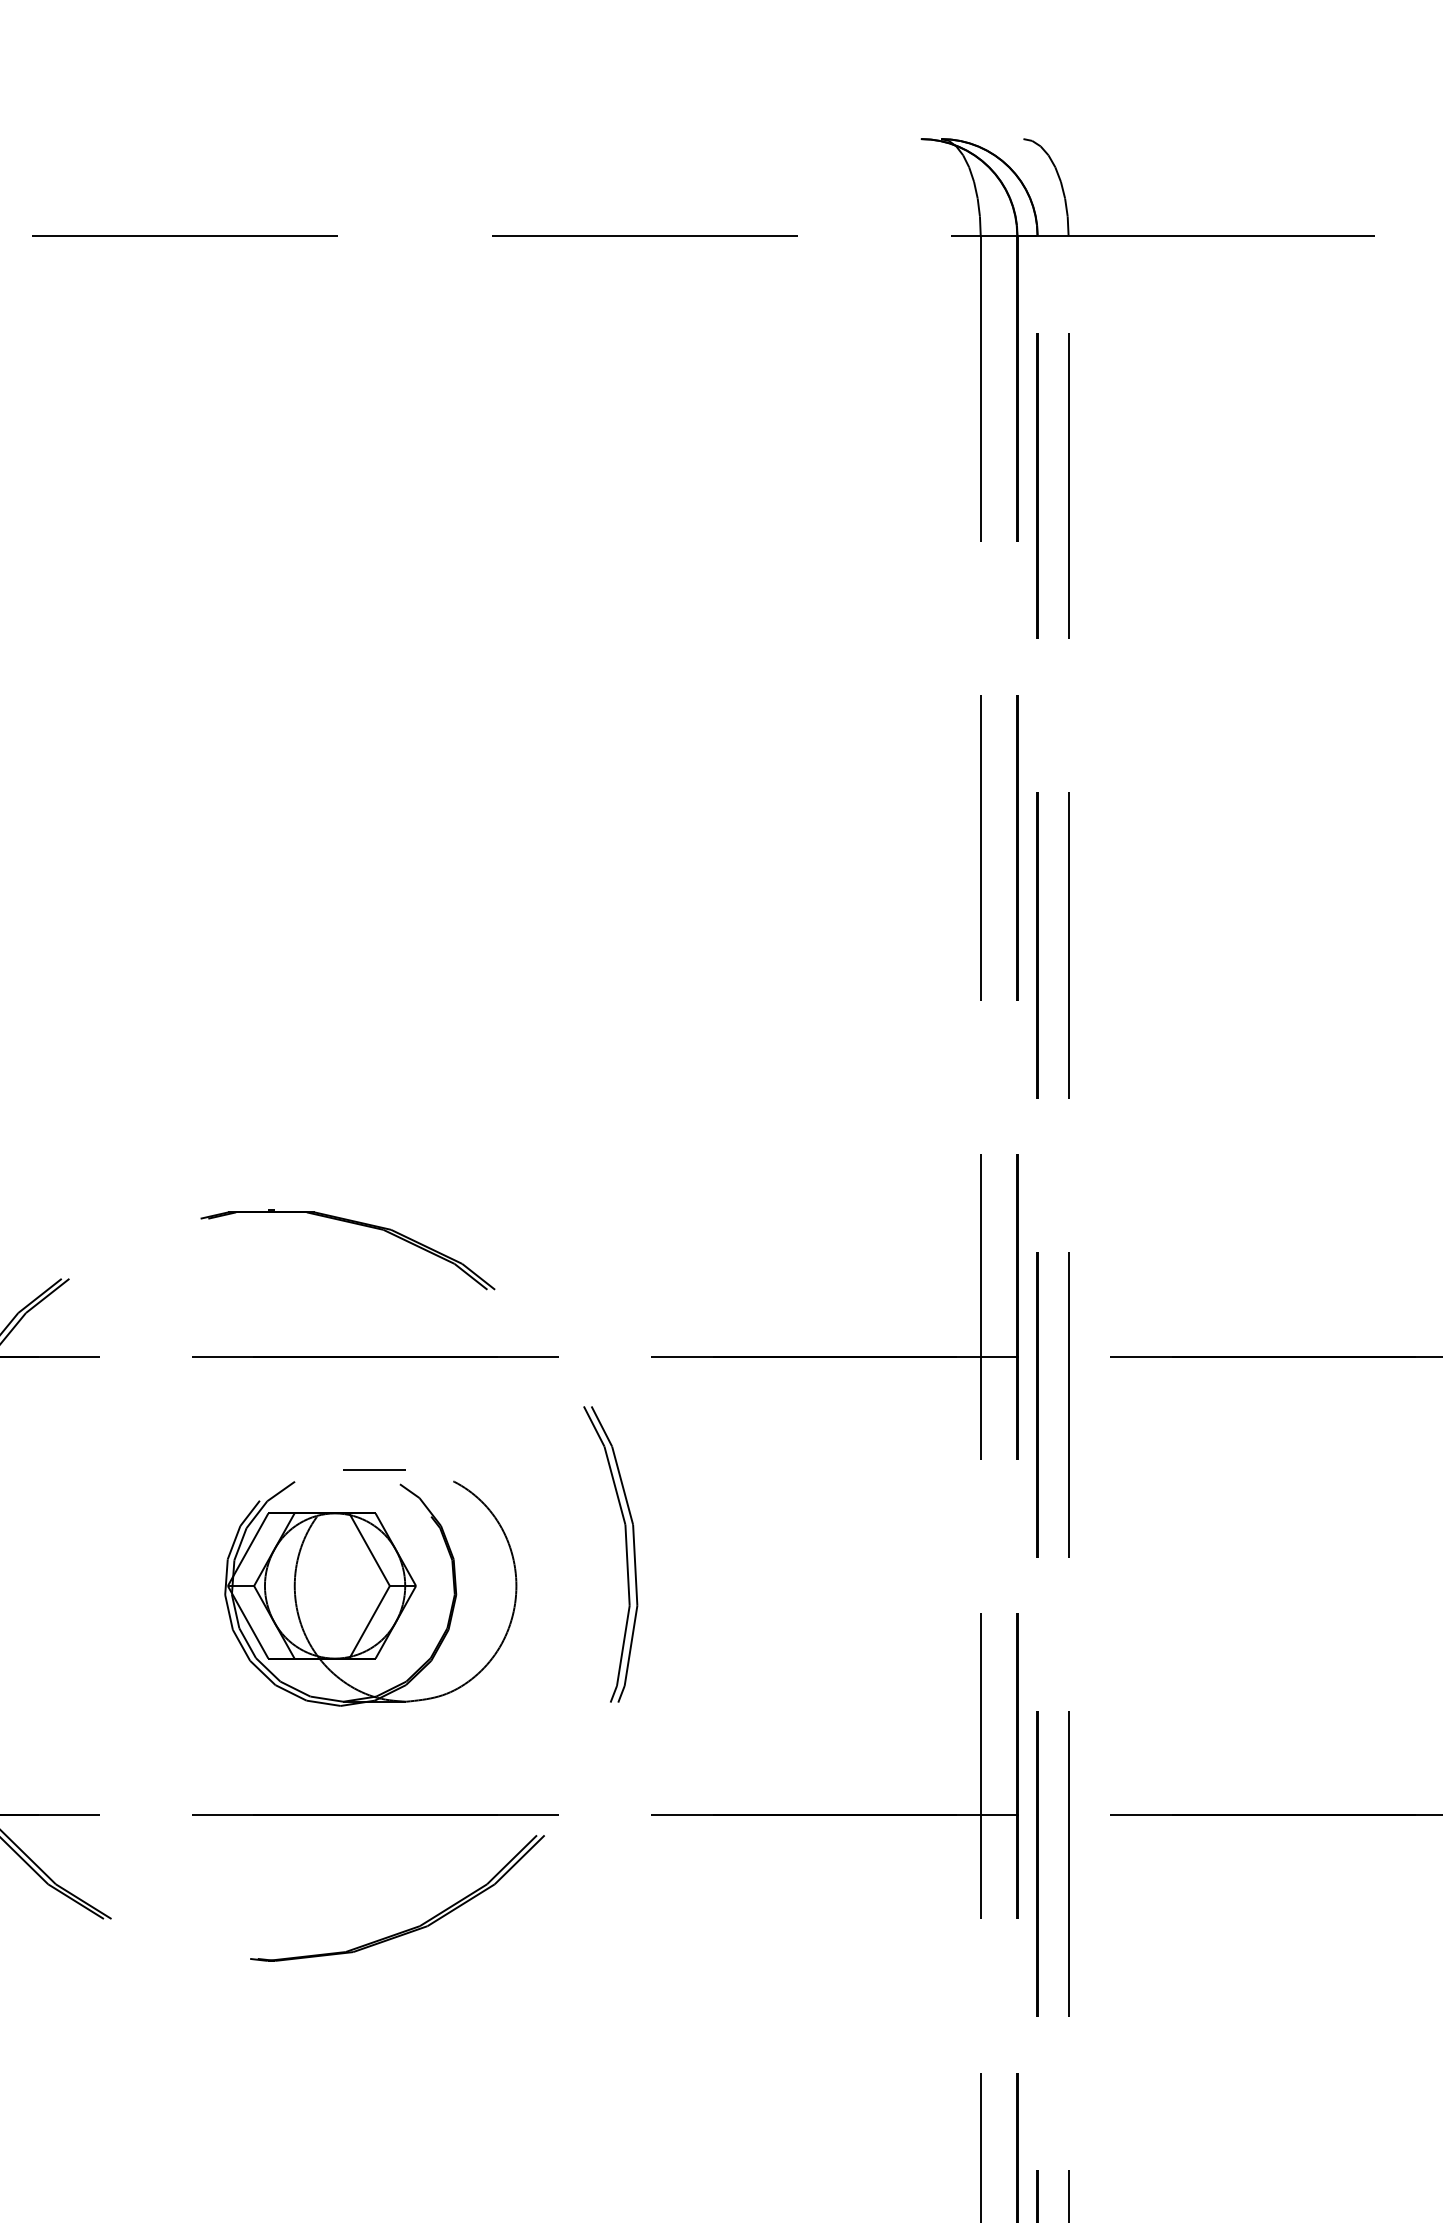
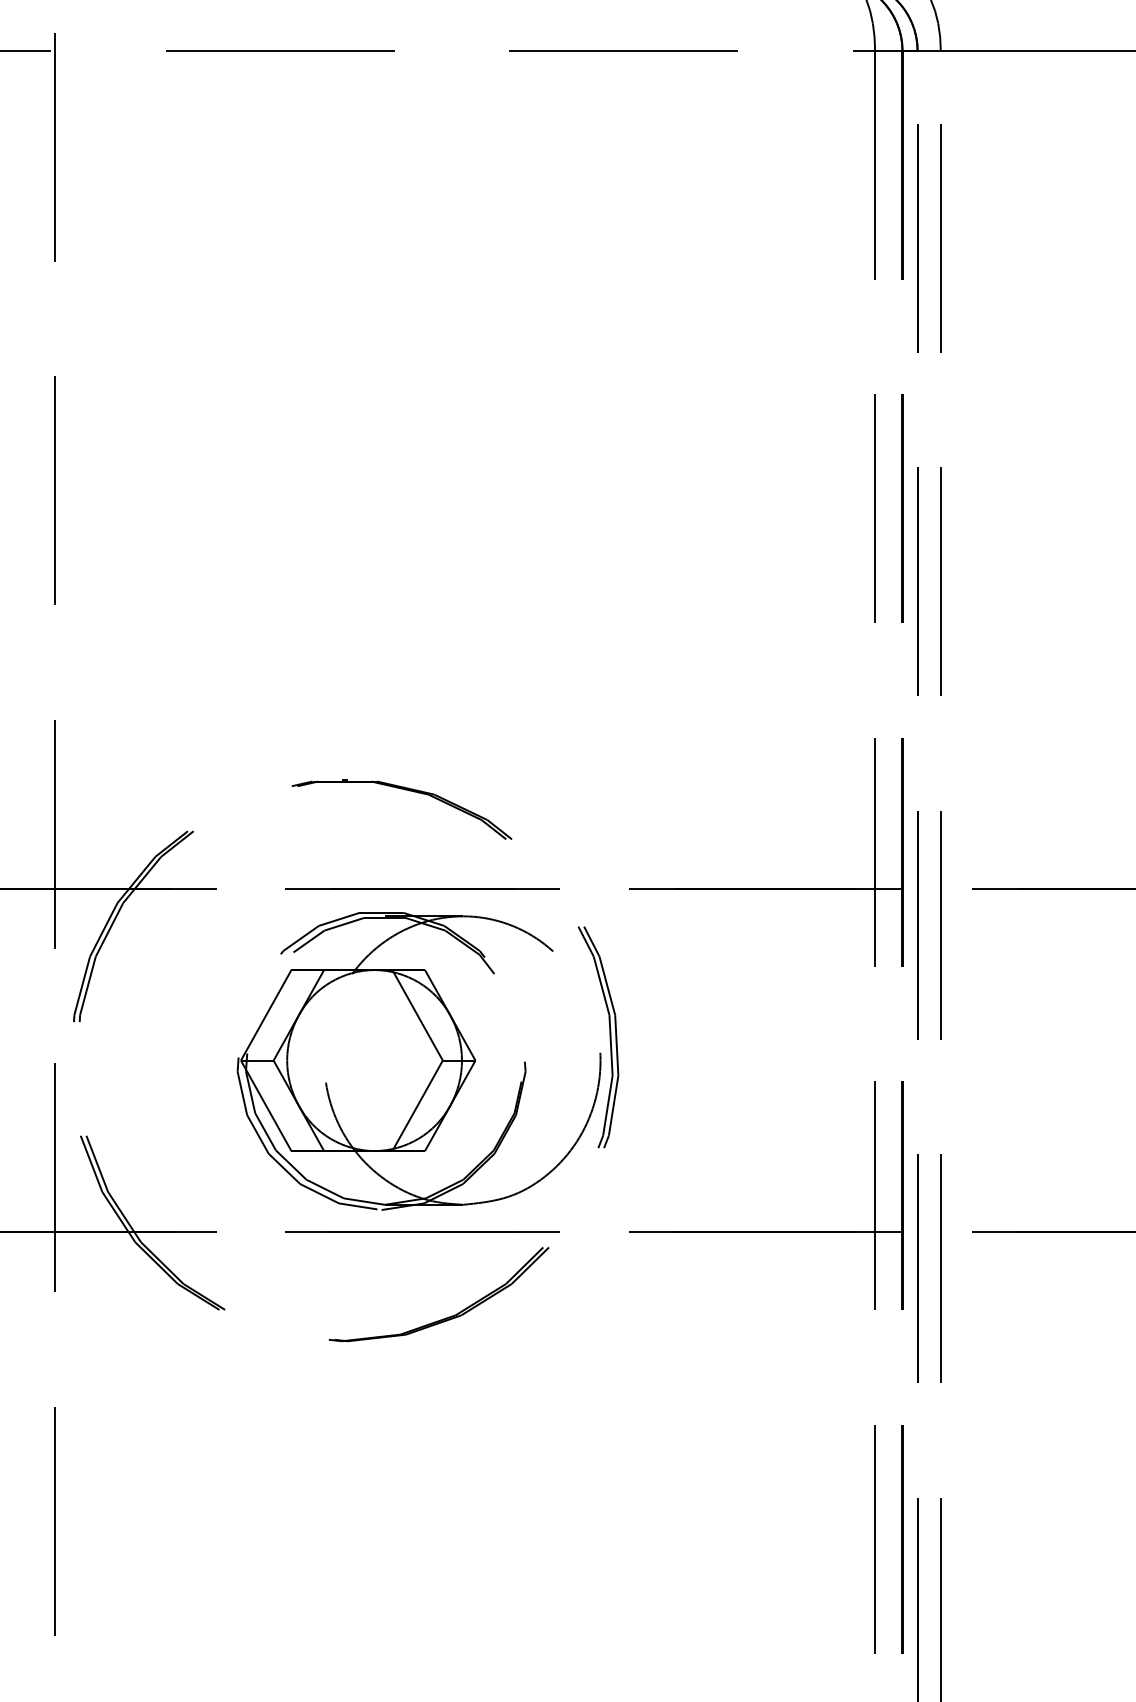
part: (370, 1586) -> (418, 1061), size x1.67

